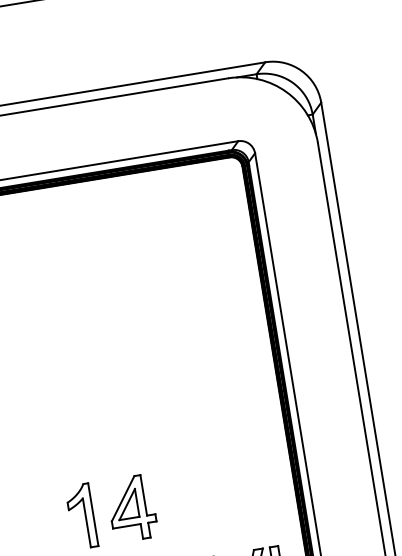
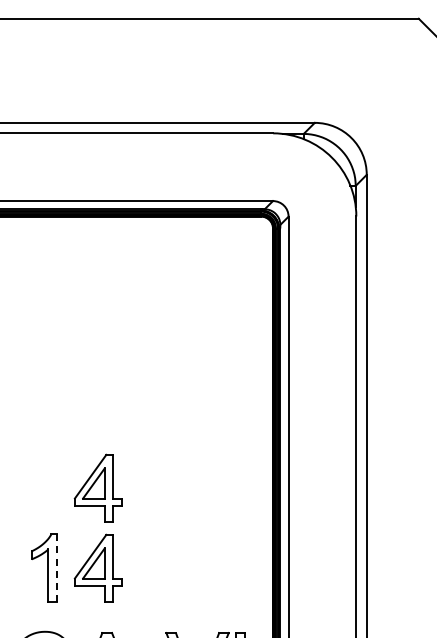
part: (118, 433) -> (97, 487), added
line: (93, 514) -> (56, 568), solid -> dashed

